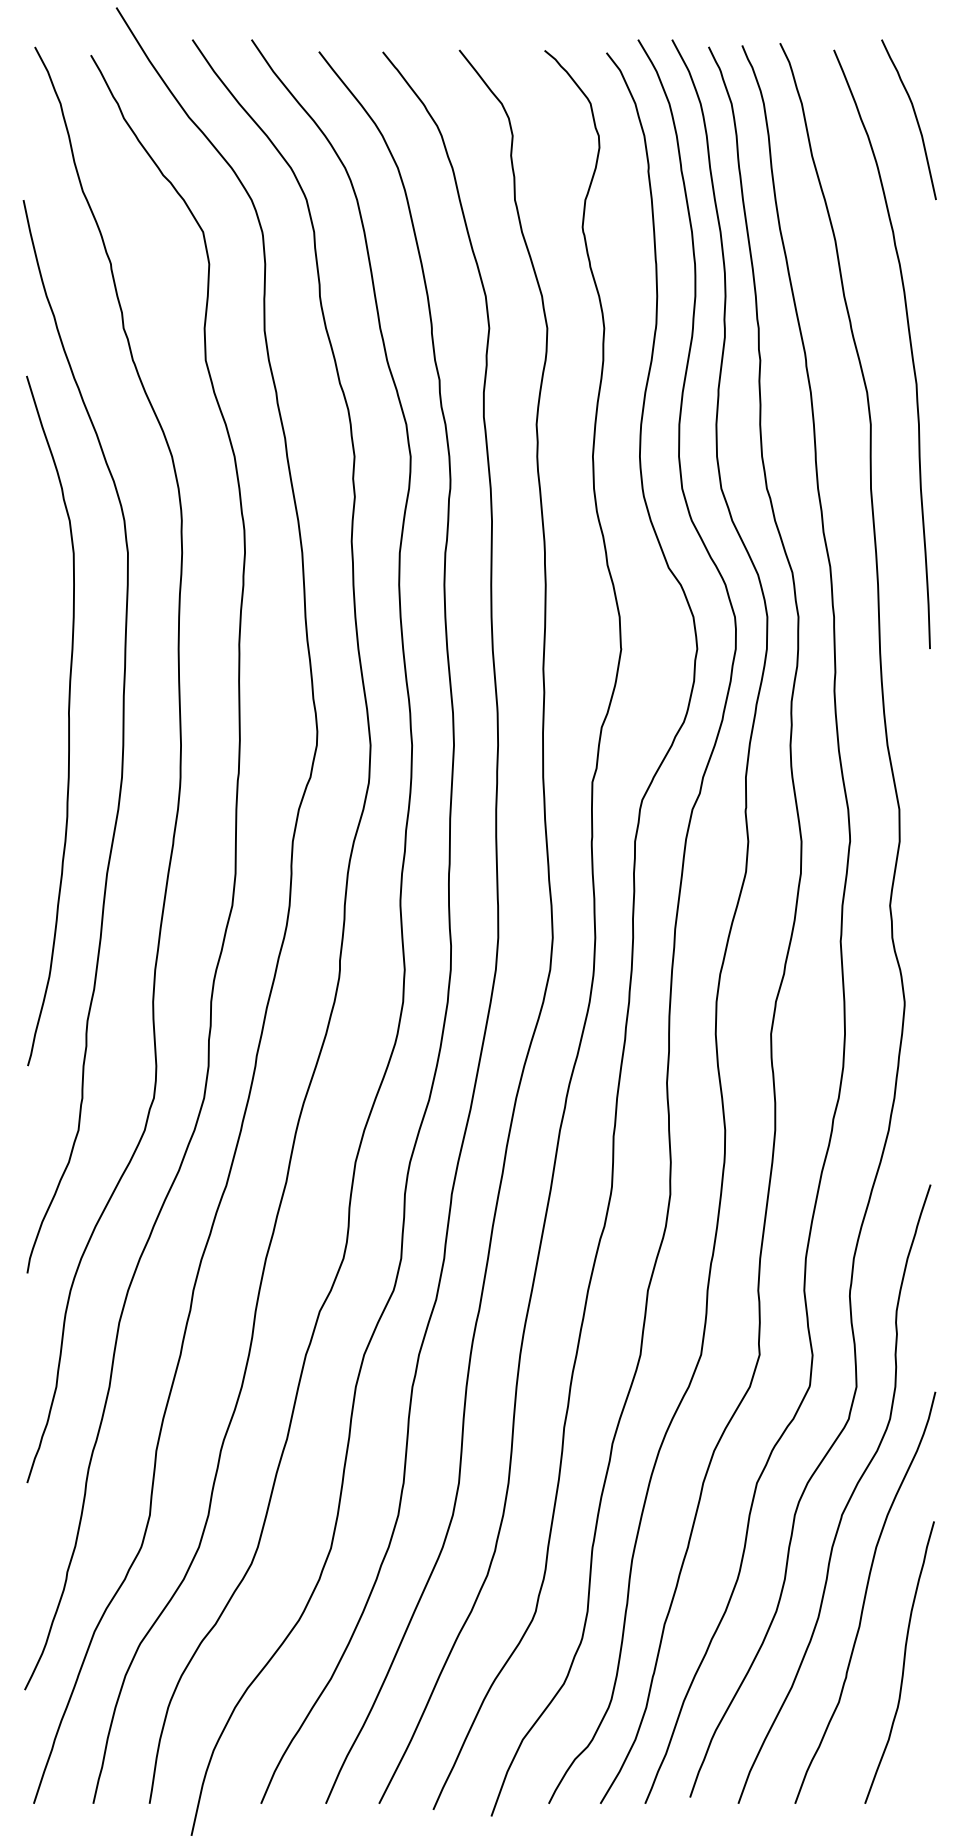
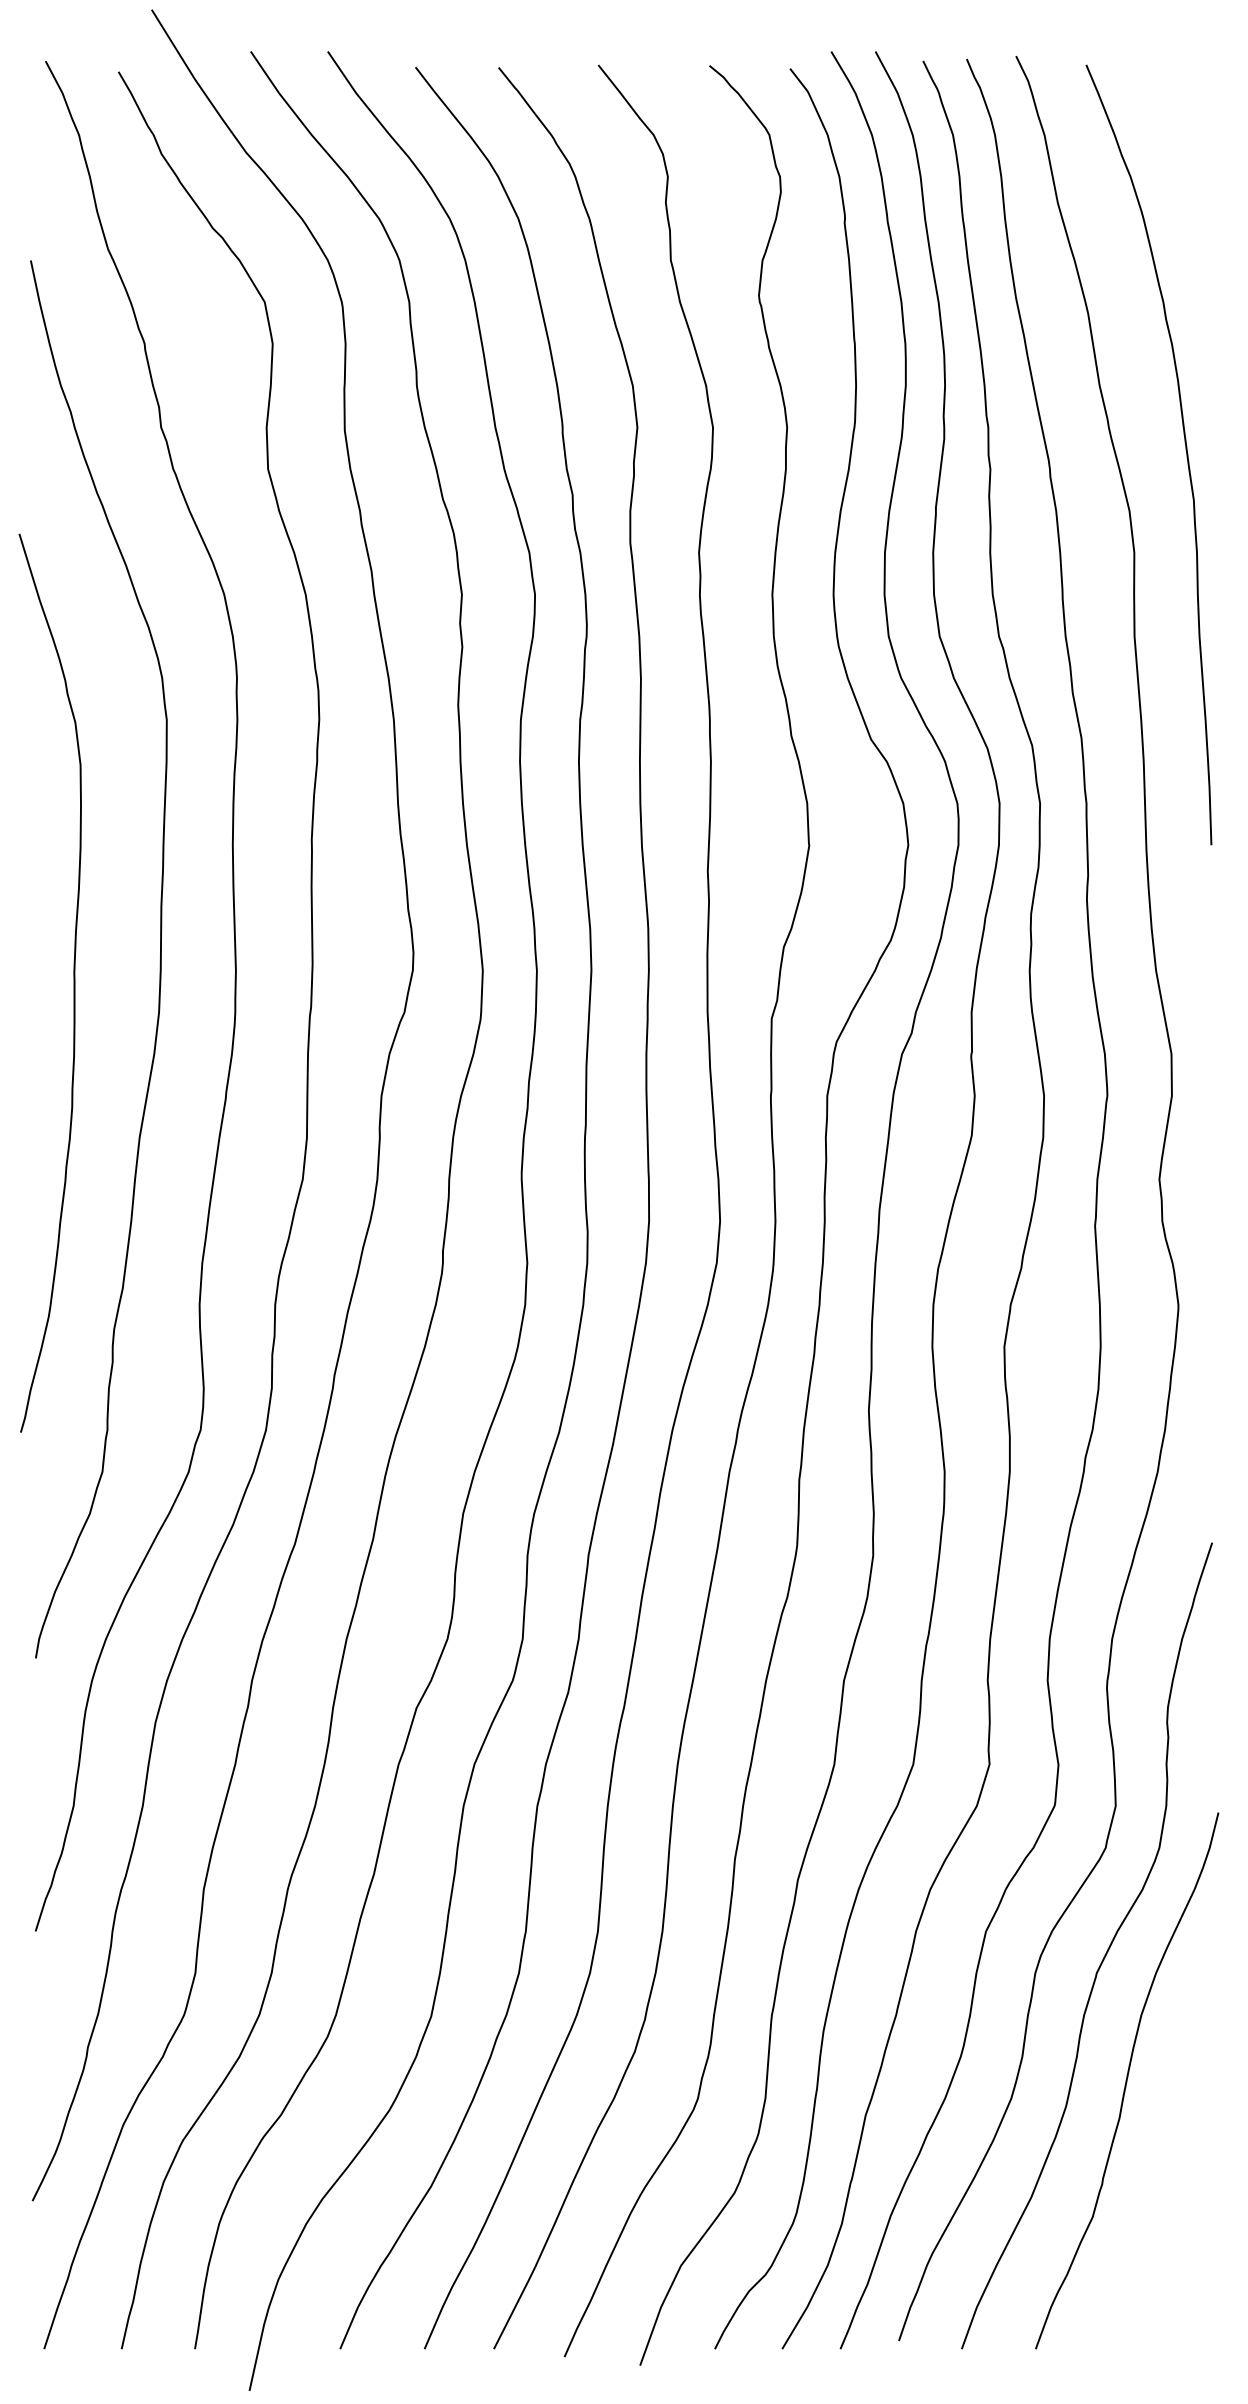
curve: (915, 118) -> (1192, 154), removed
curve: (68, 720) -> (73, 982), moved
curve: (903, 1662) -> (1176, 2165), removed

